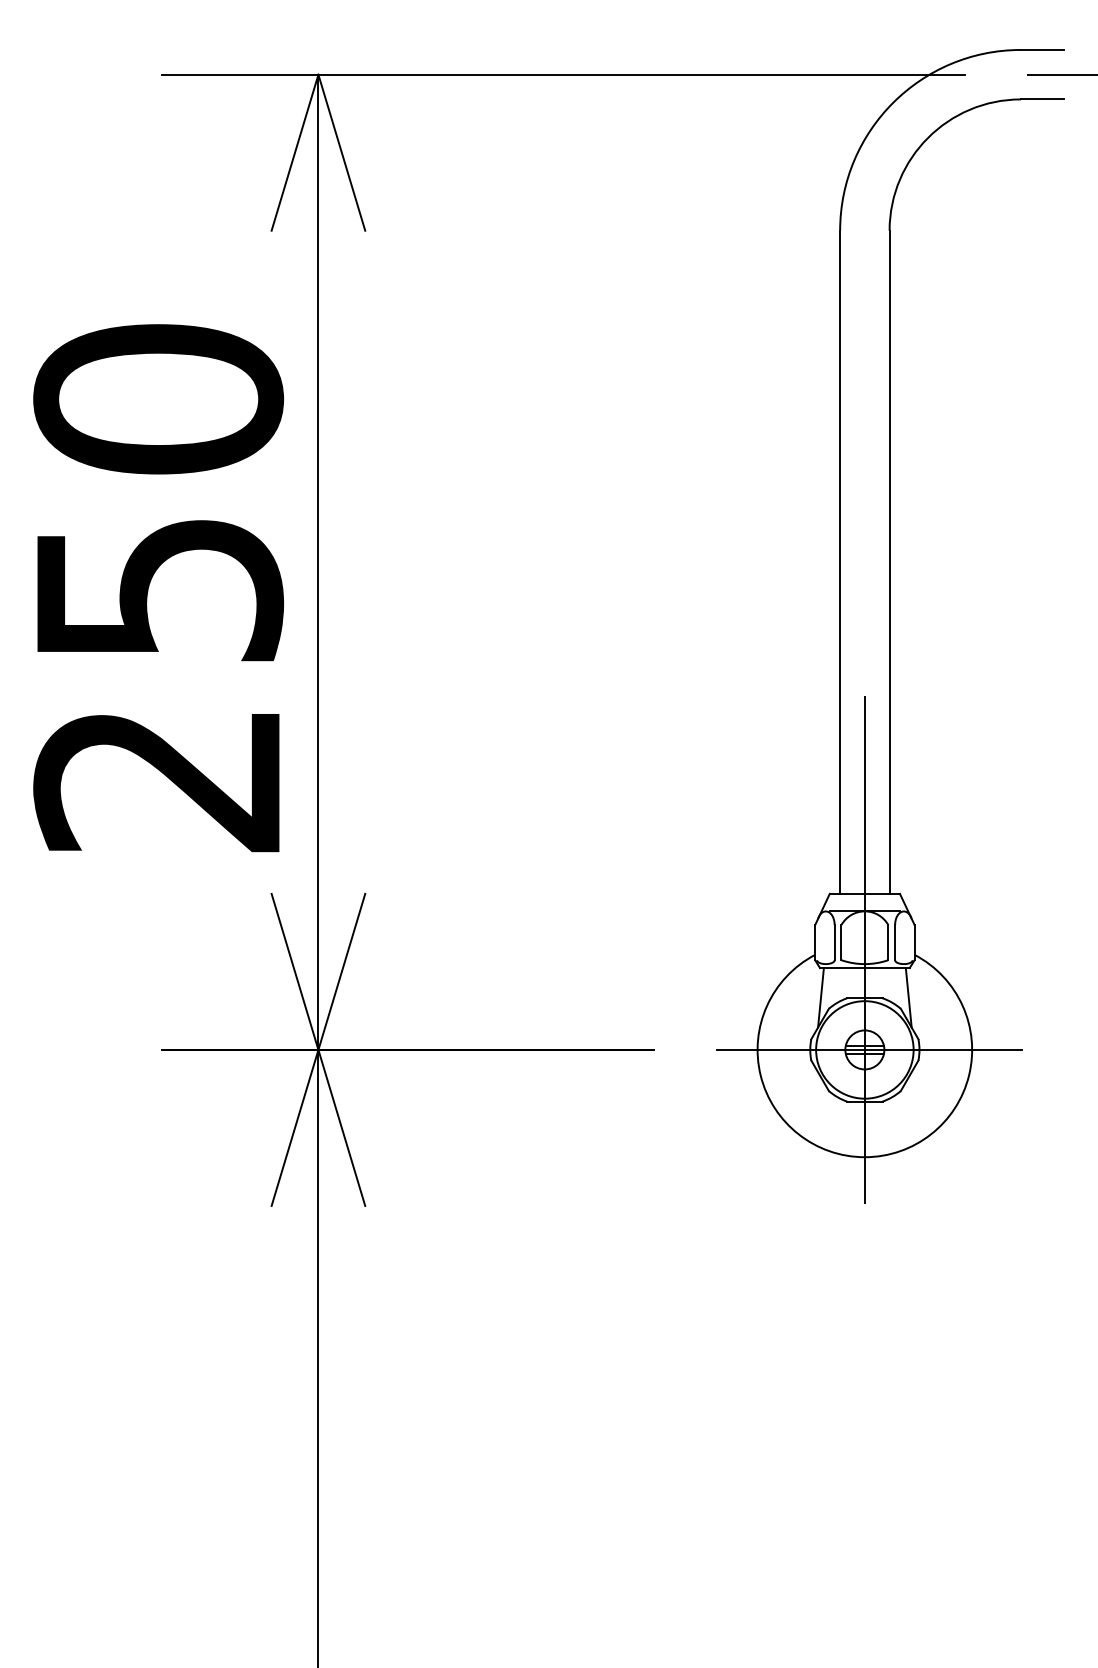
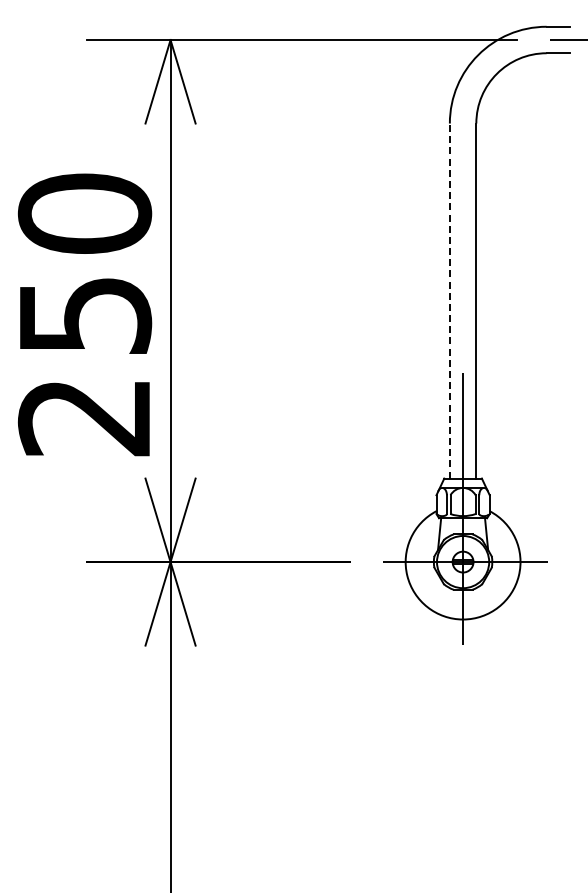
line: (839, 563) -> (449, 301), solid -> dashed

